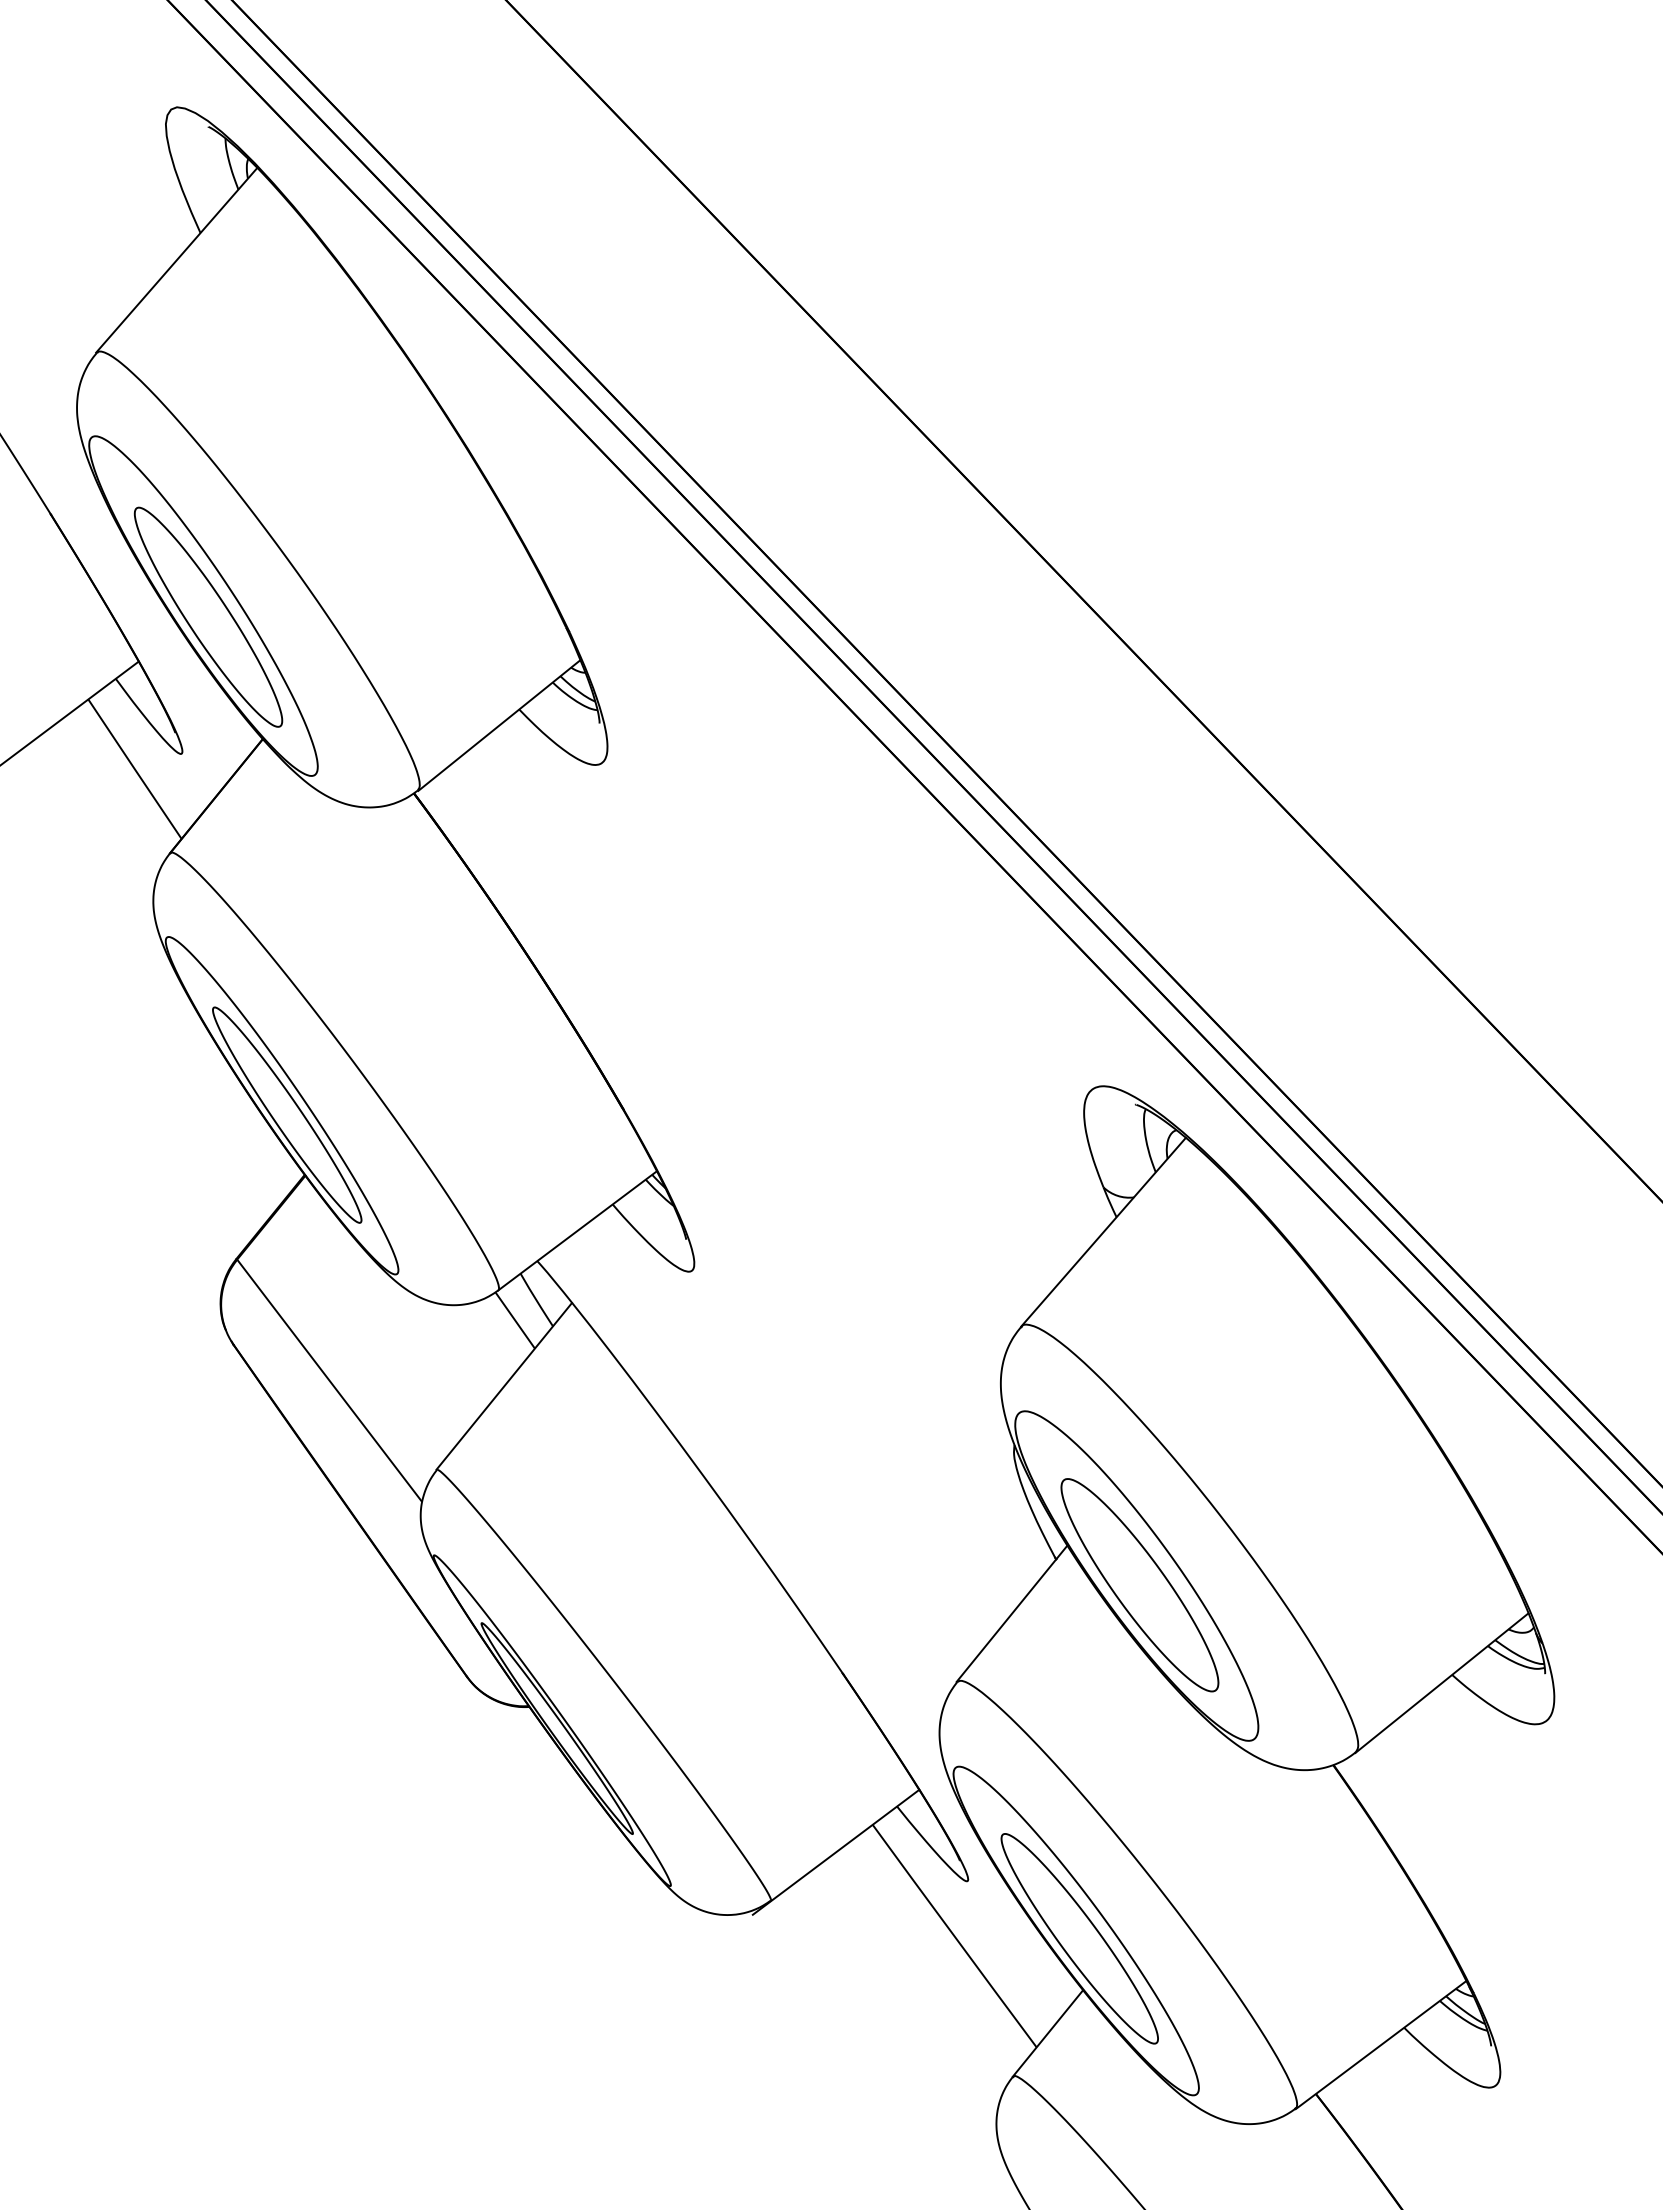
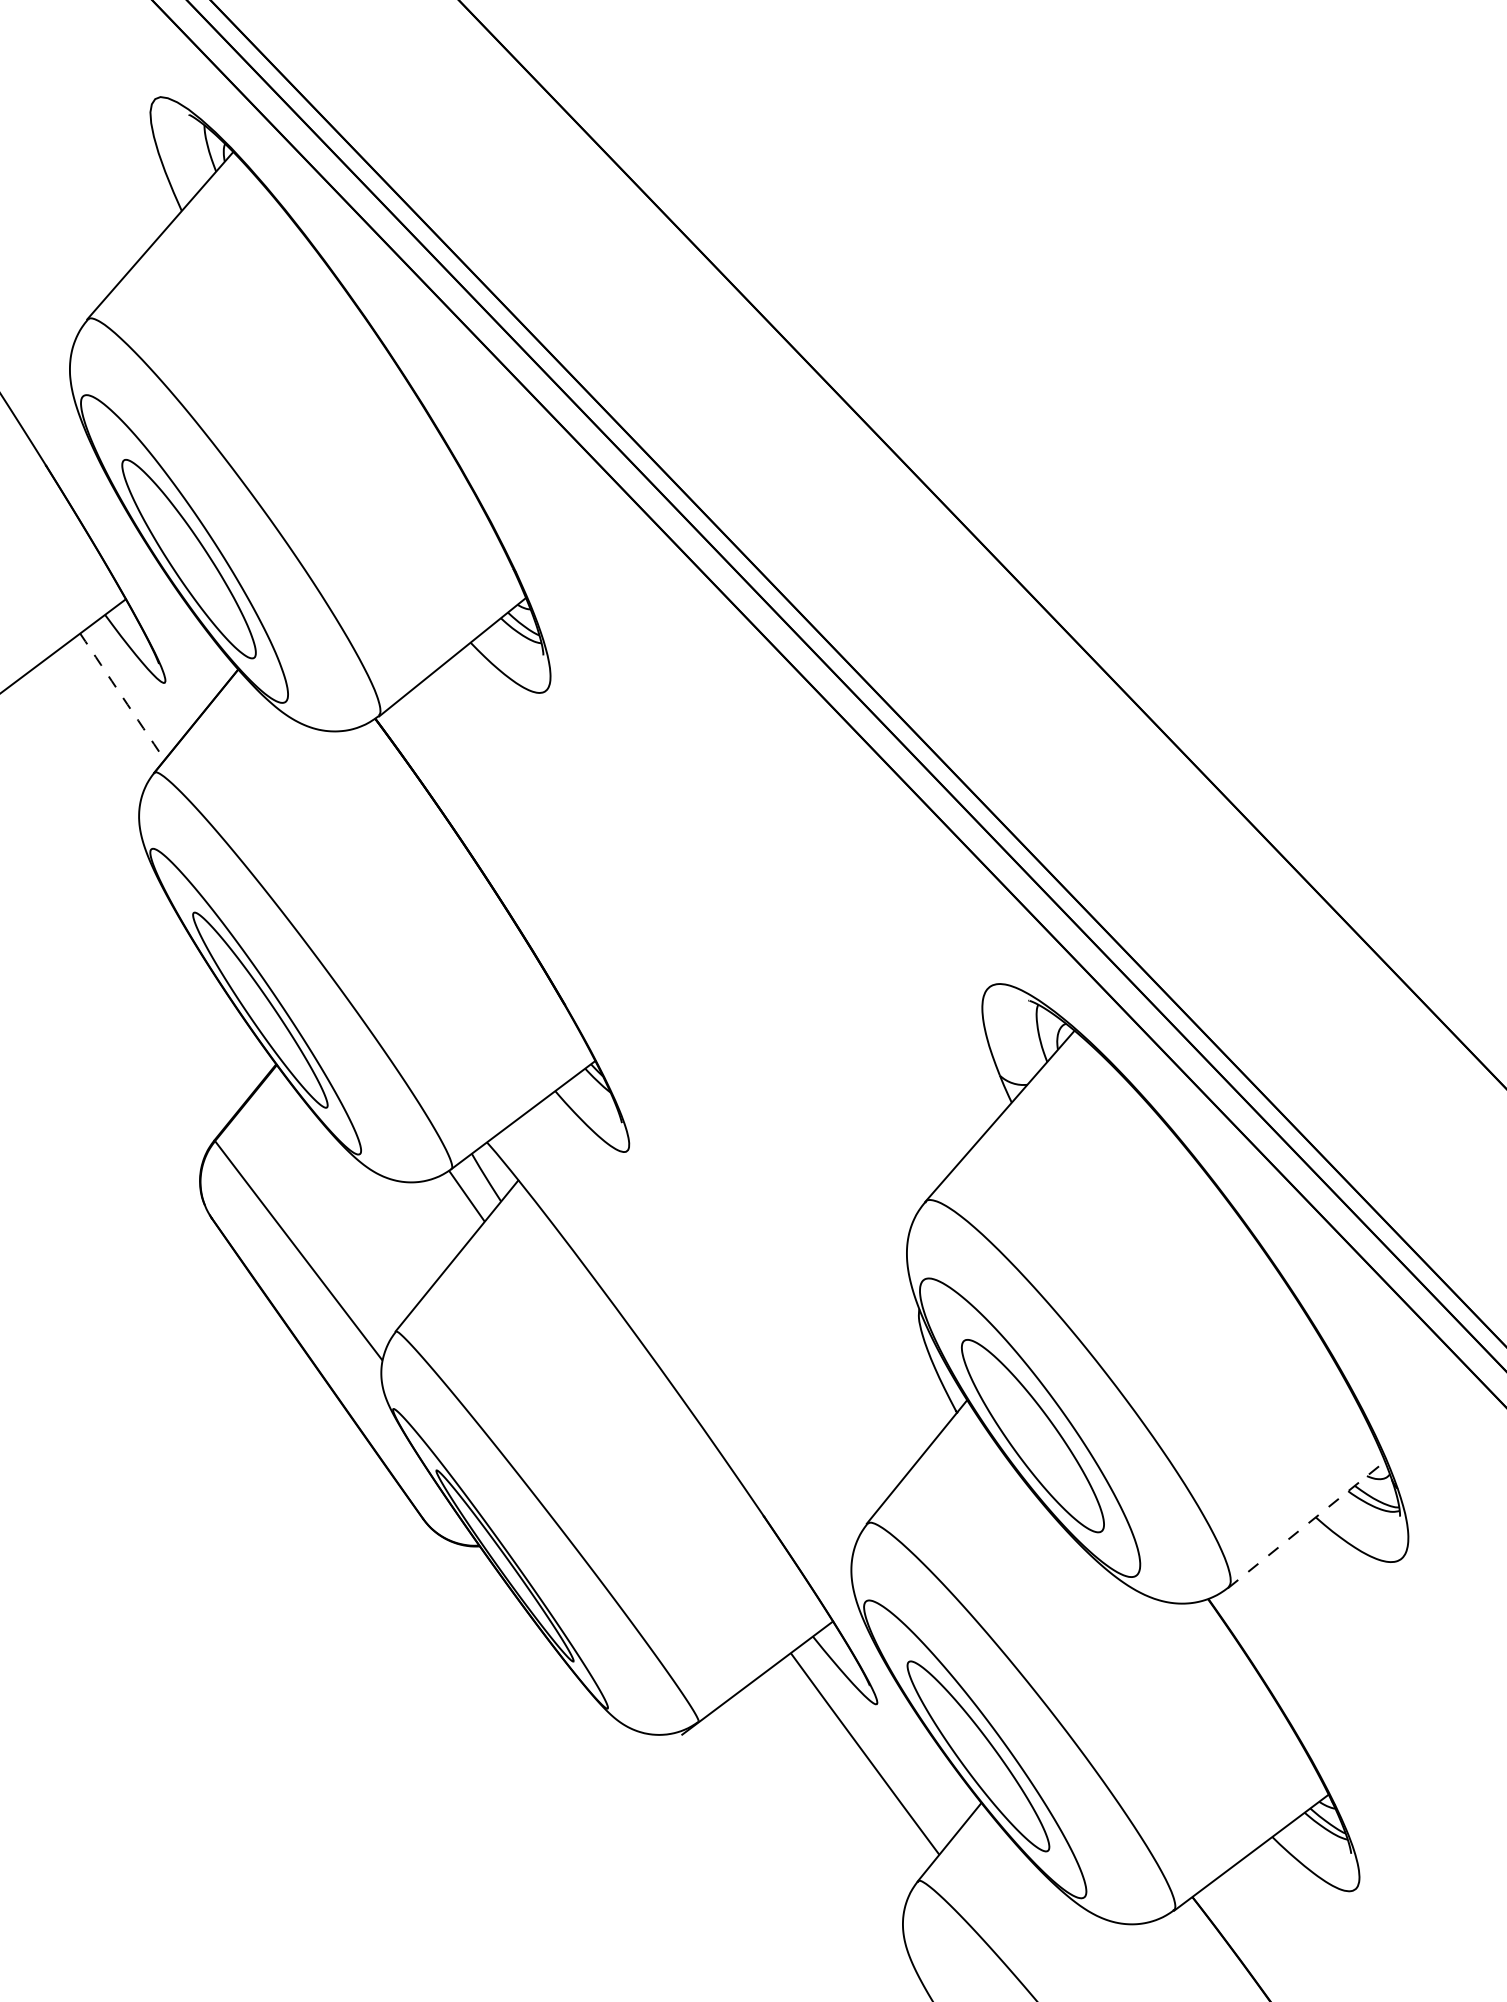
arc: (134, 769) -> (122, 697), solid -> dashed
line: (1442, 1682) -> (1307, 1524), solid -> dashed

